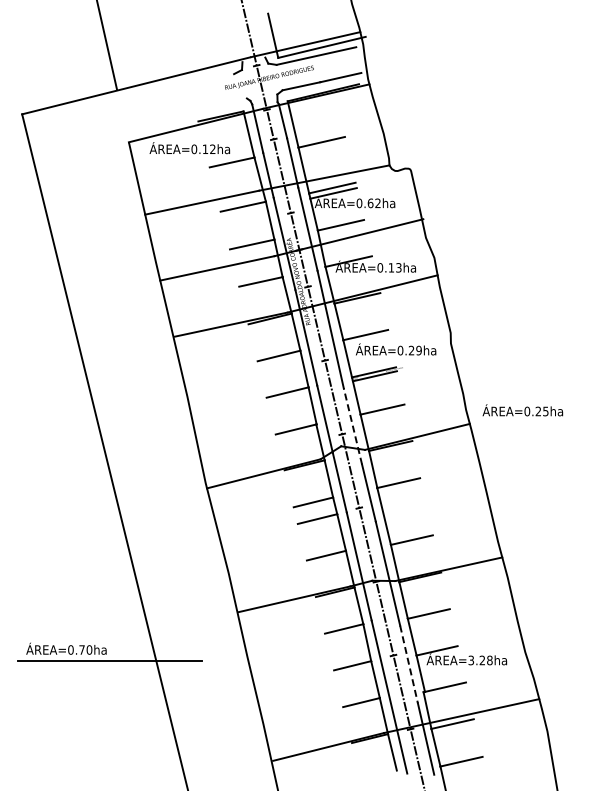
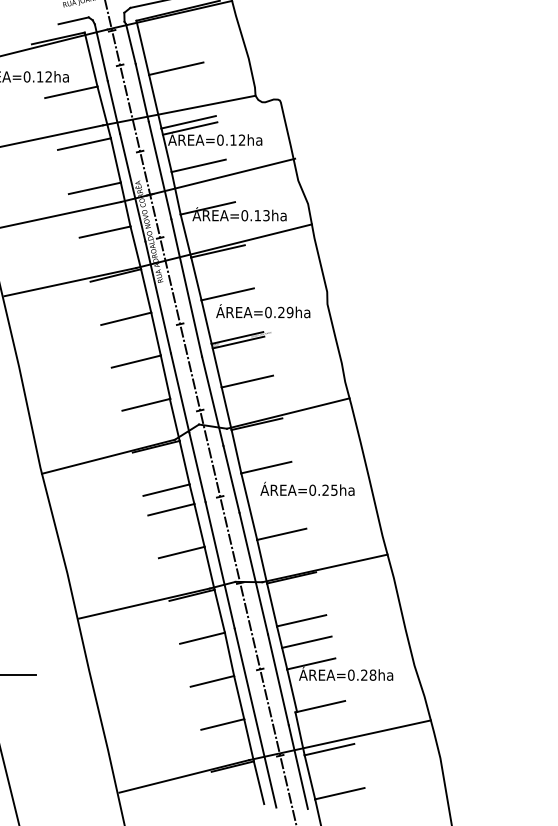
line: (233, 101) -> (72, 20), added
text: (370, 203) -> (233, 140), ÁREA=0.62ha -> ÁREA=0.12ha
text: (522, 410) -> (307, 489), moved
line: (352, 425) -> (212, 400), dashed -> solid
line: (433, 632) -> (307, 642), added
text: (471, 660) -> (351, 675), ÁREA=3.28ha -> ÁREA=0.28ha
line: (409, 664) -> (278, 679), dashed -> solid

